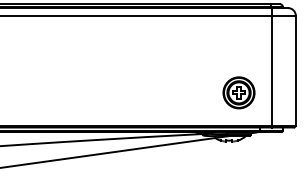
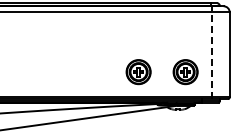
line: (272, 67) -> (211, 52), solid -> dashed
part: (178, 93) -> (138, 72), added

